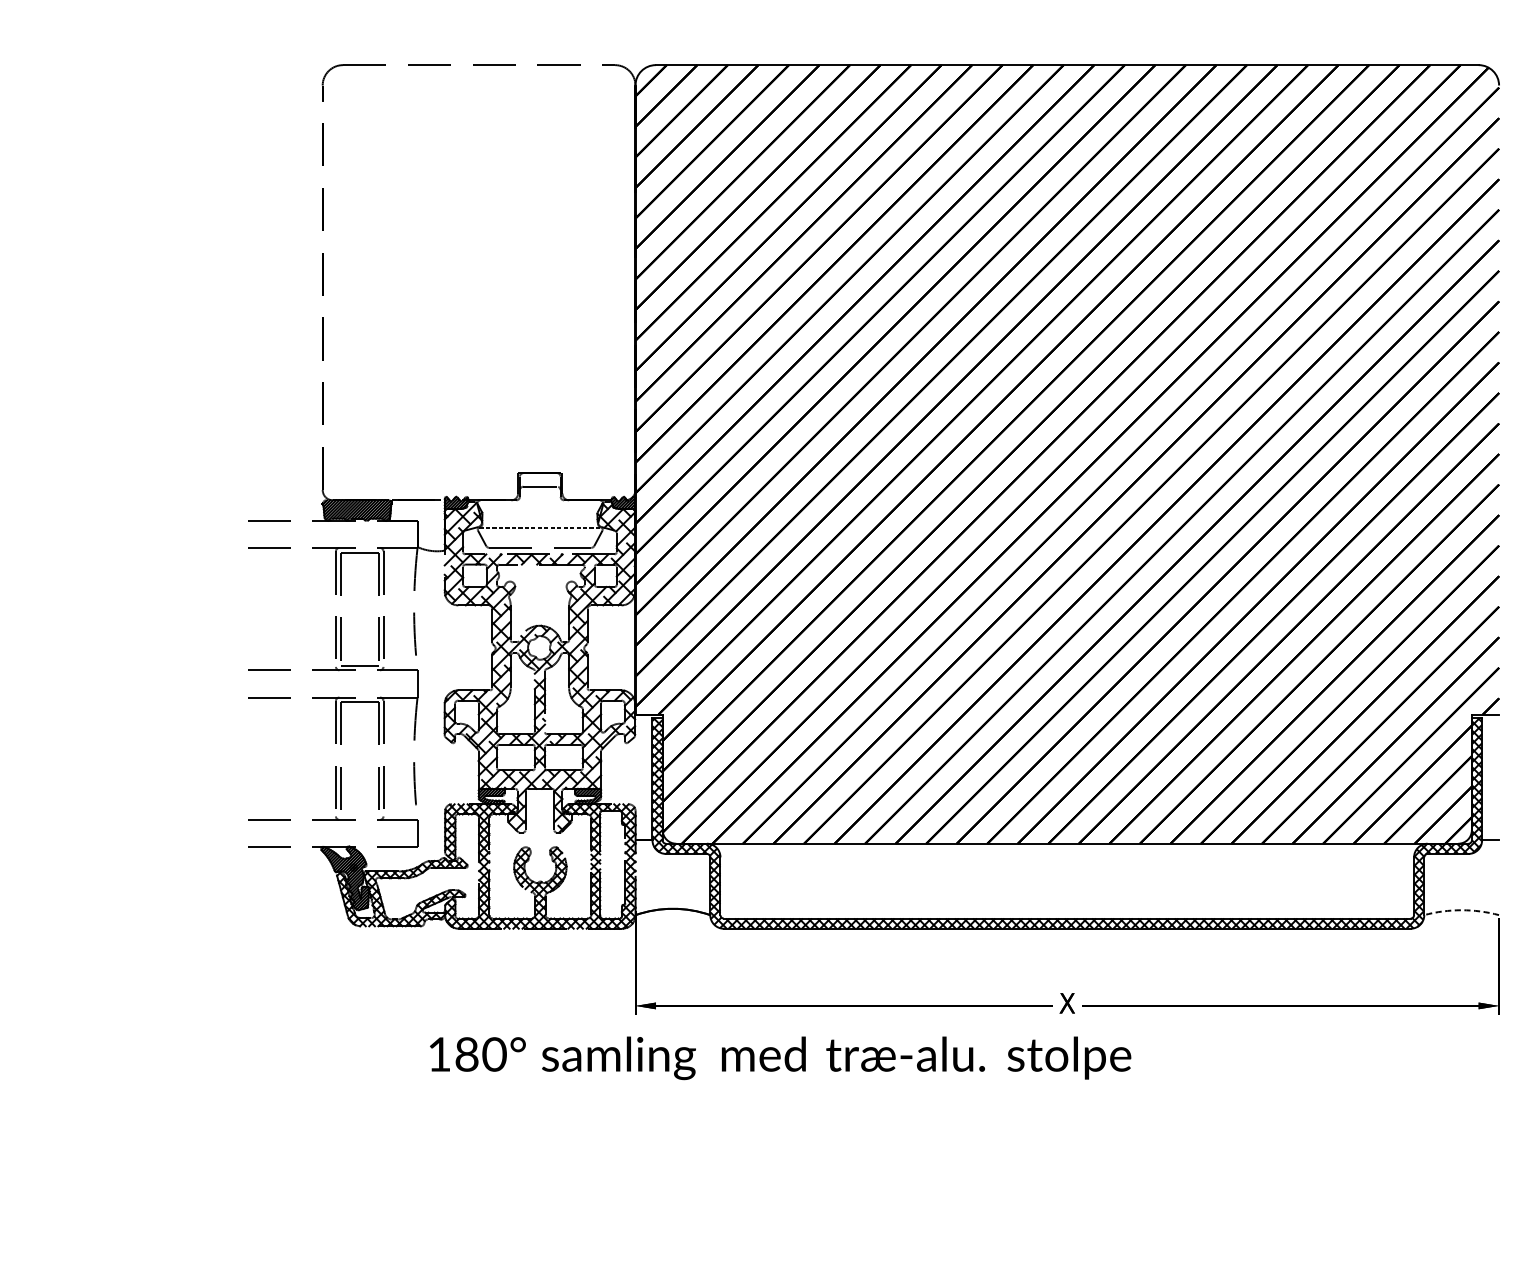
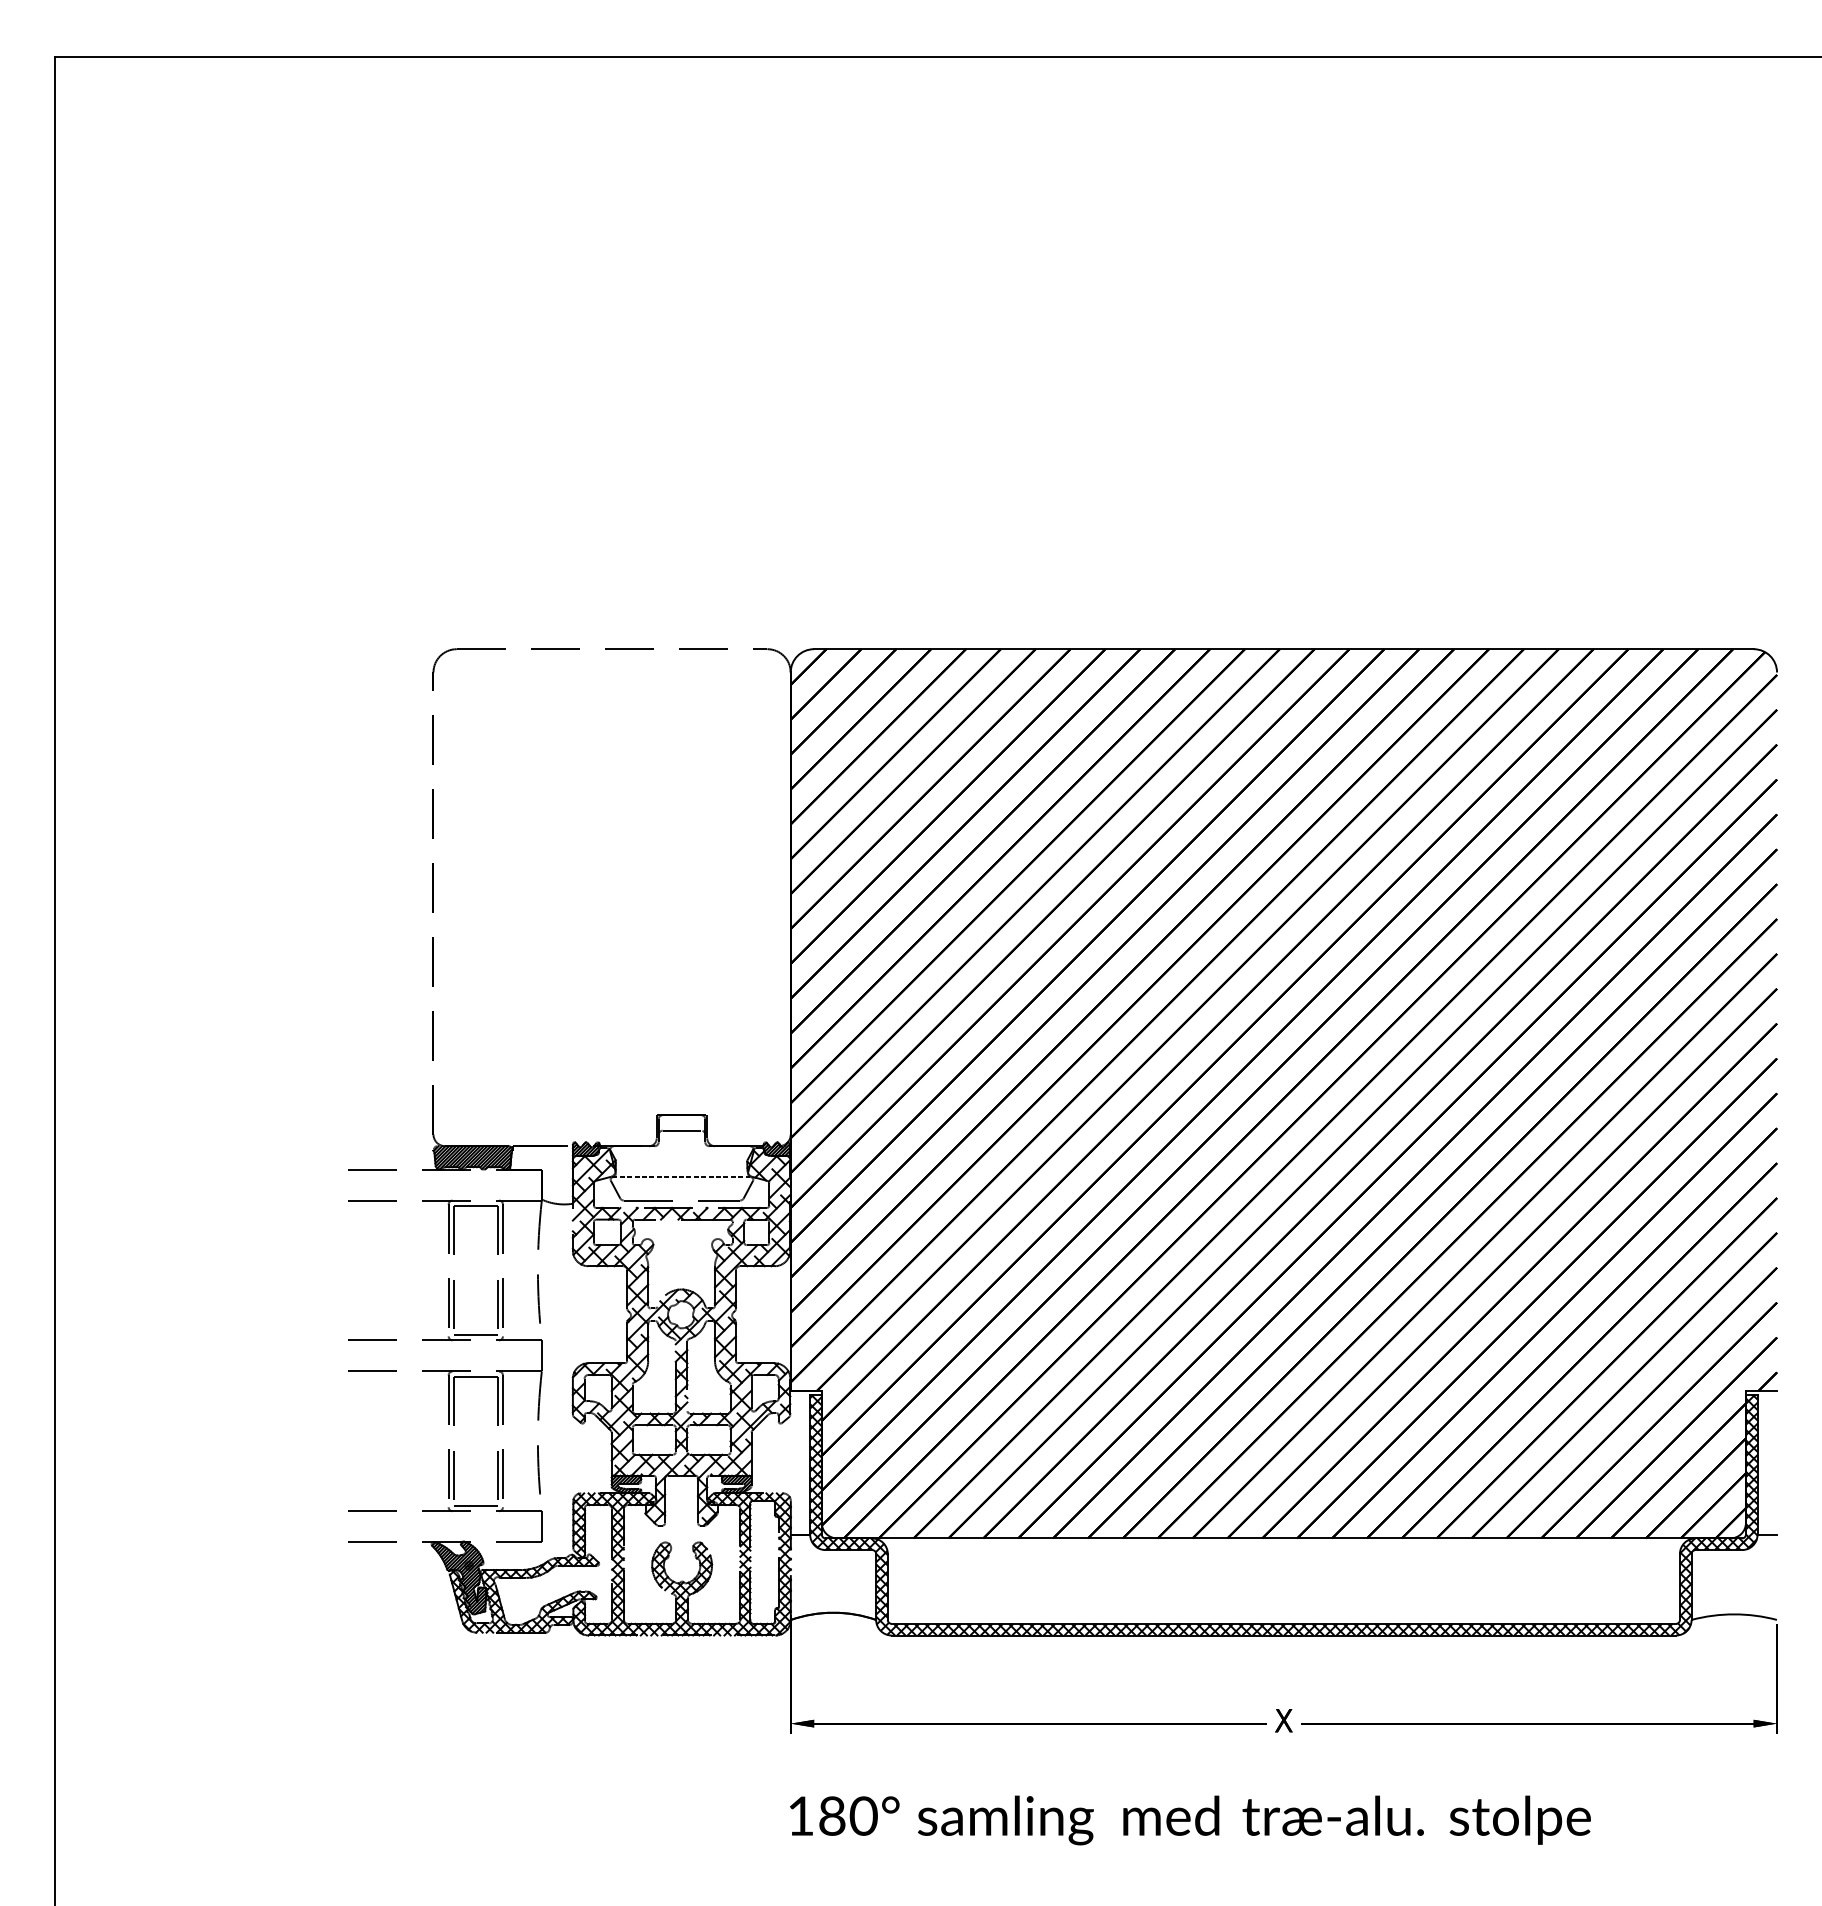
line: (359, 814) -> (475, 1505), added
arc: (1461, 910) -> (1734, 1614), dashed -> solid
text: (780, 1058) -> (1190, 1820), moved

